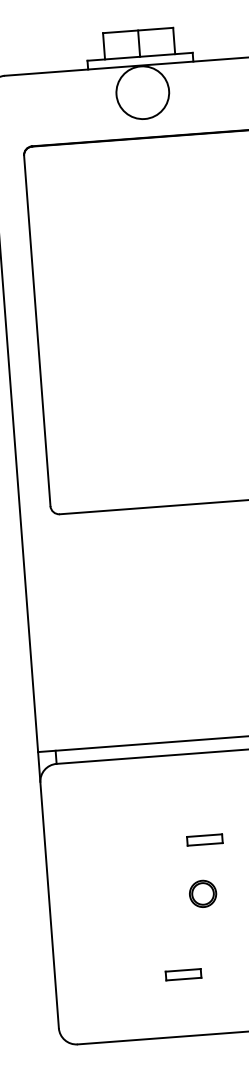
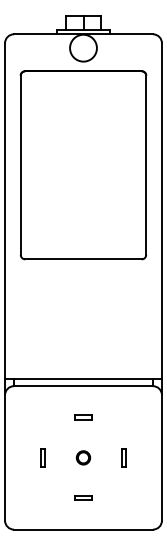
part: (204, 839) -> (83, 417), moved
part: (122, 899) -> (42, 457), added
part: (183, 973) -> (83, 497), moved

